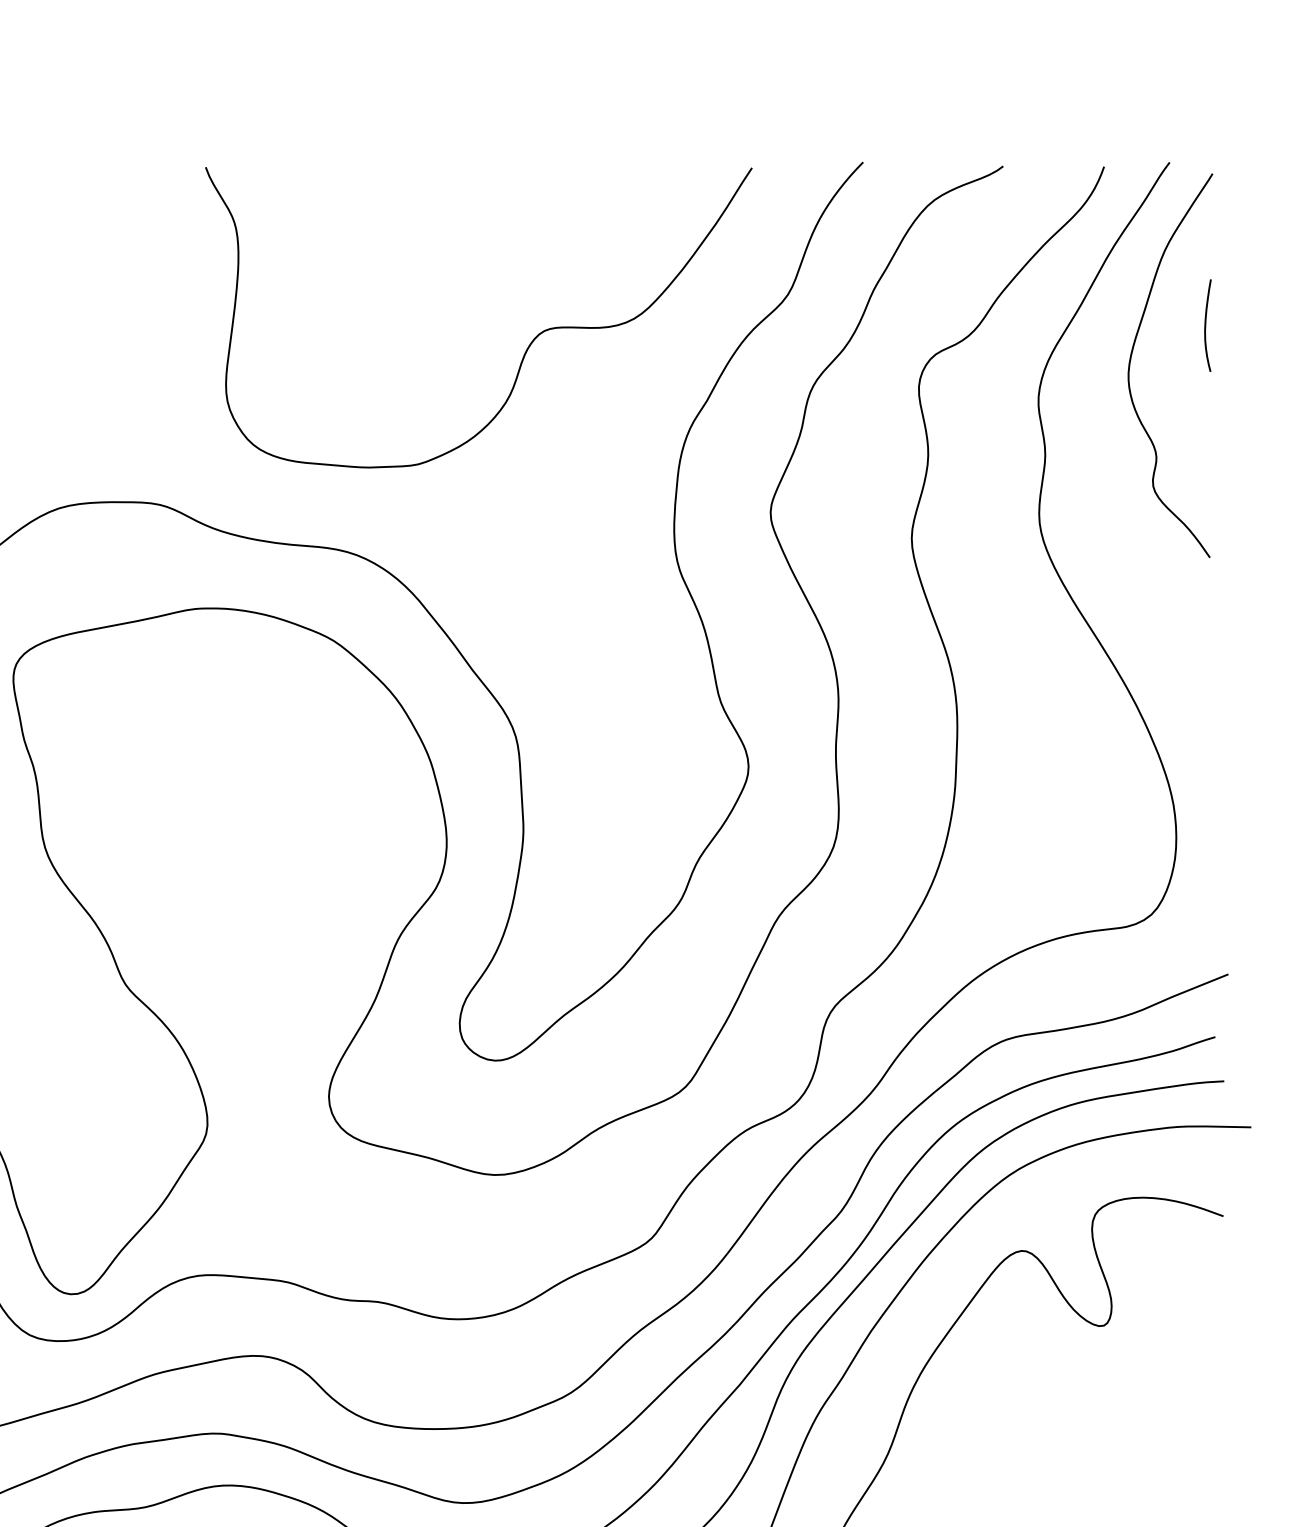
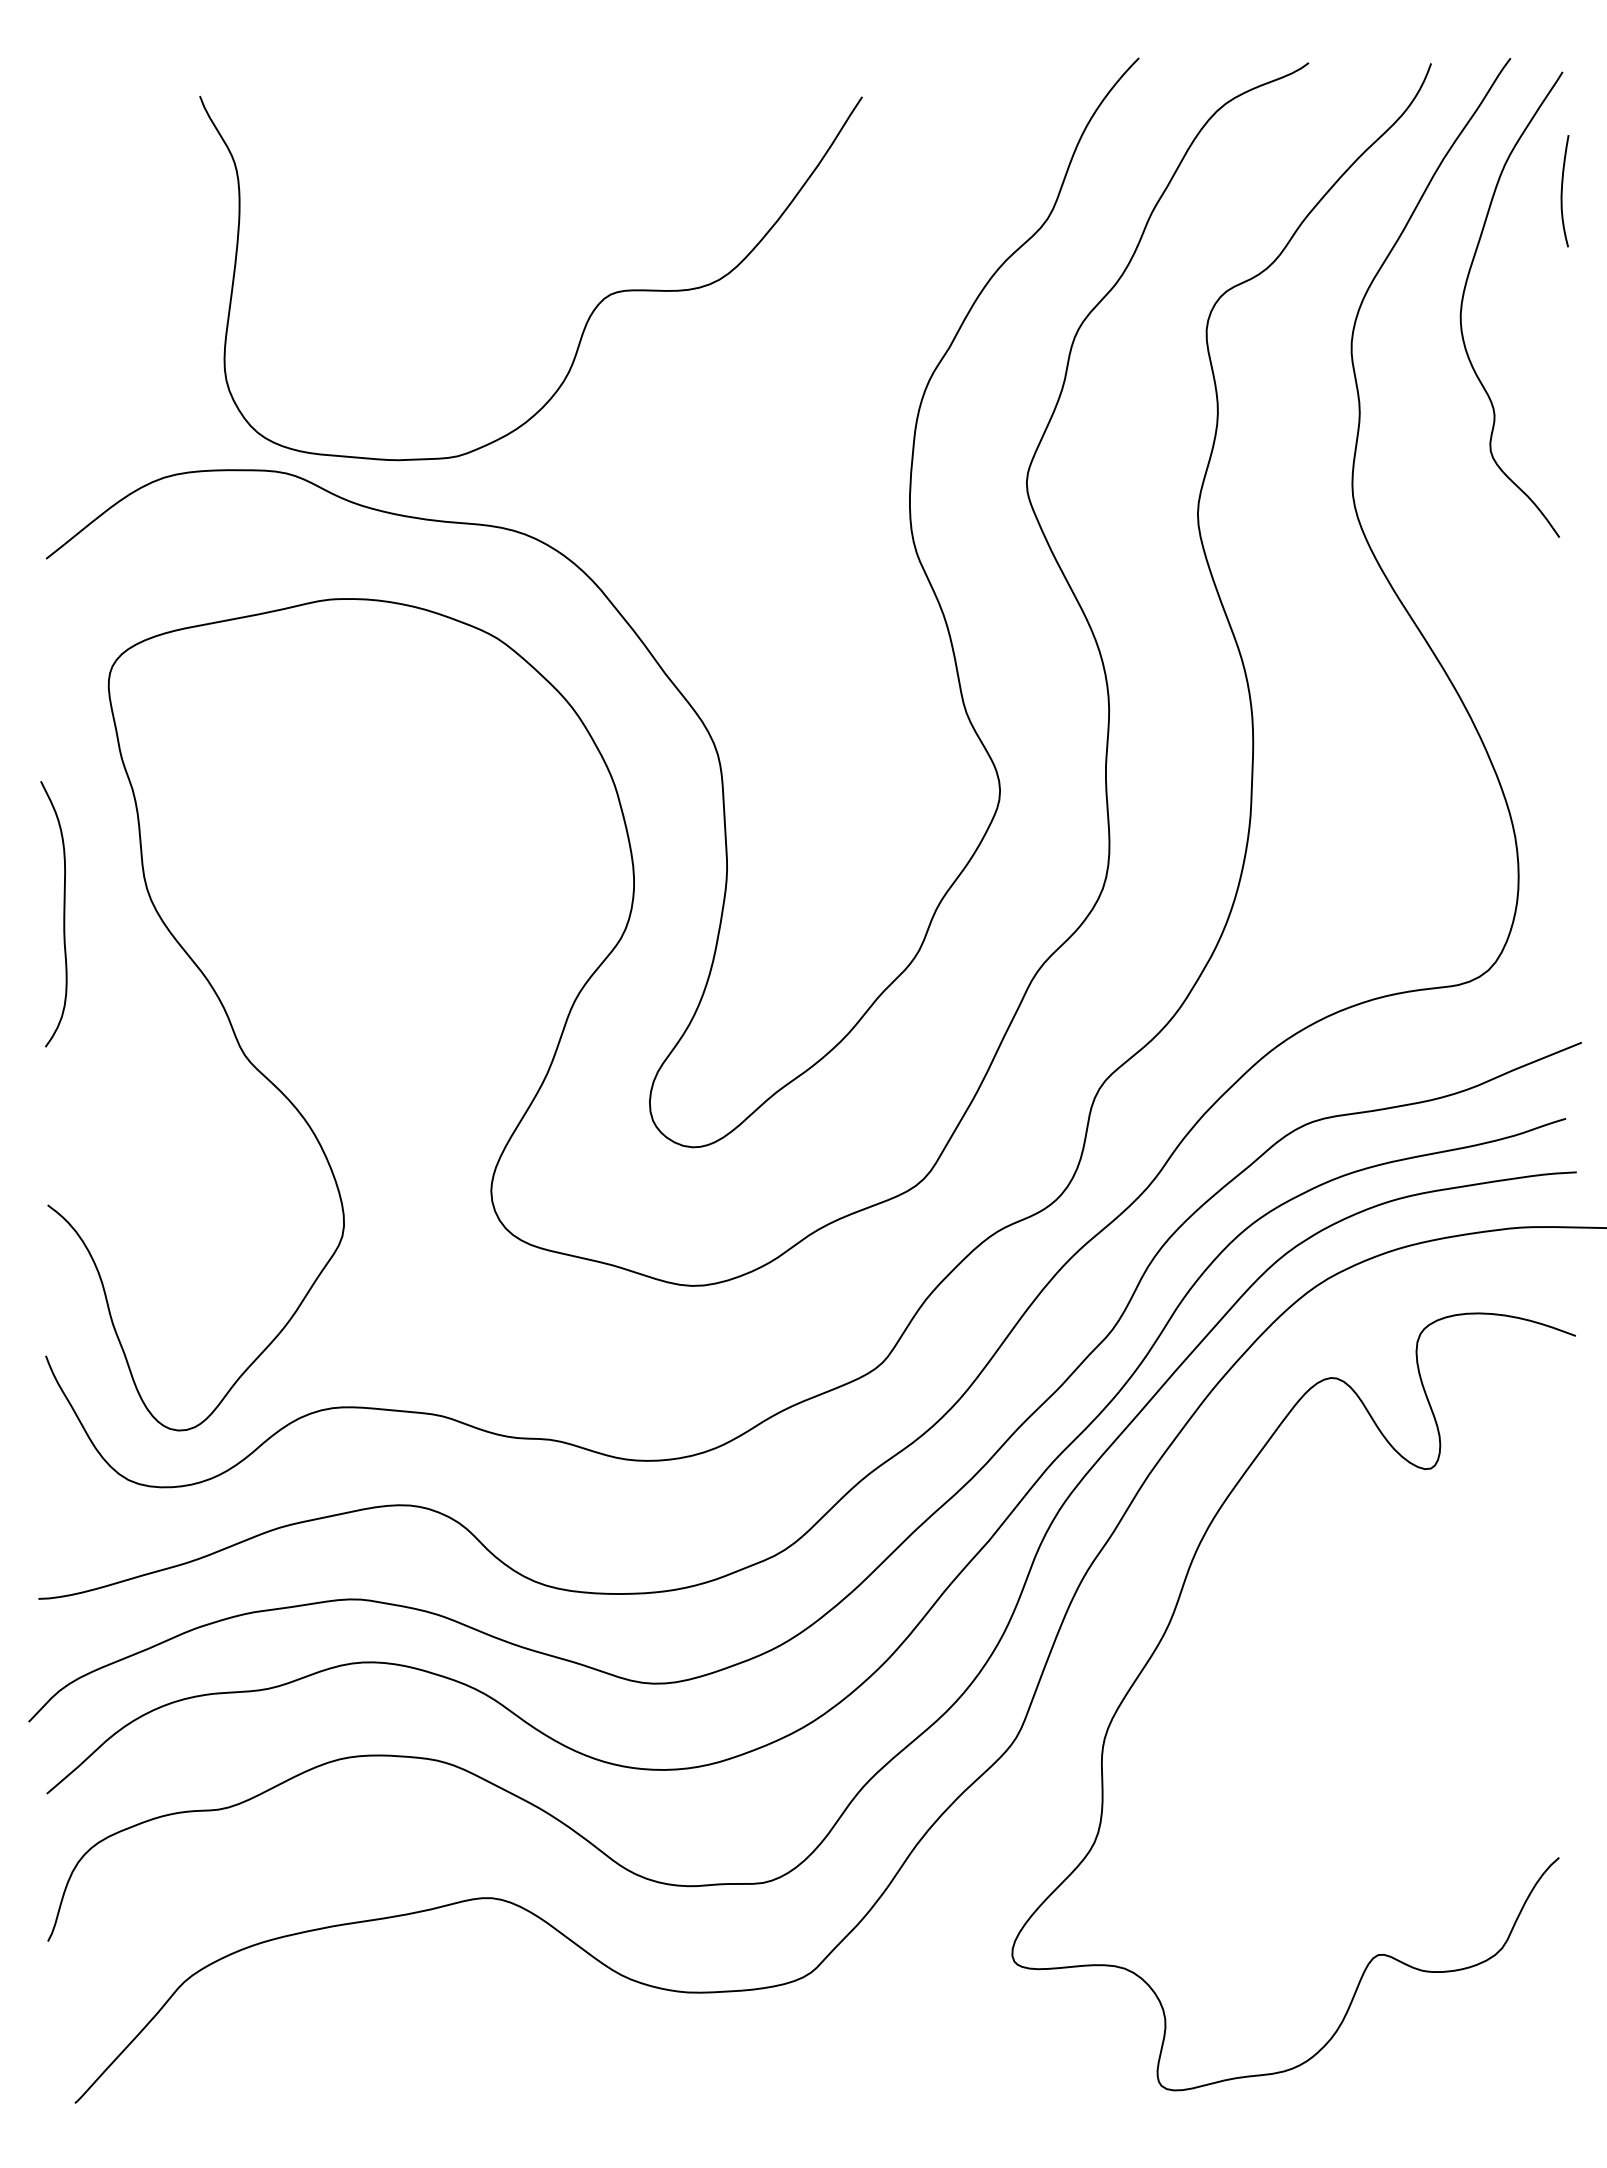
curve: (1205, 325) -> (1562, 191), moved
curve: (527, 348) -> (589, 315), moved

